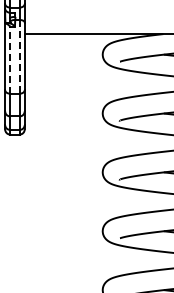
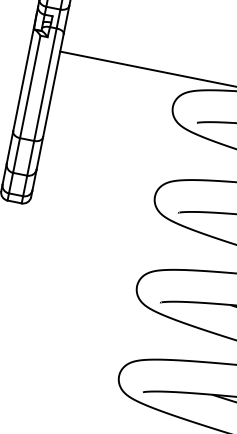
line: (19, 56) -> (45, 84), dashed -> solid
line: (10, 60) -> (30, 87), dashed -> solid

